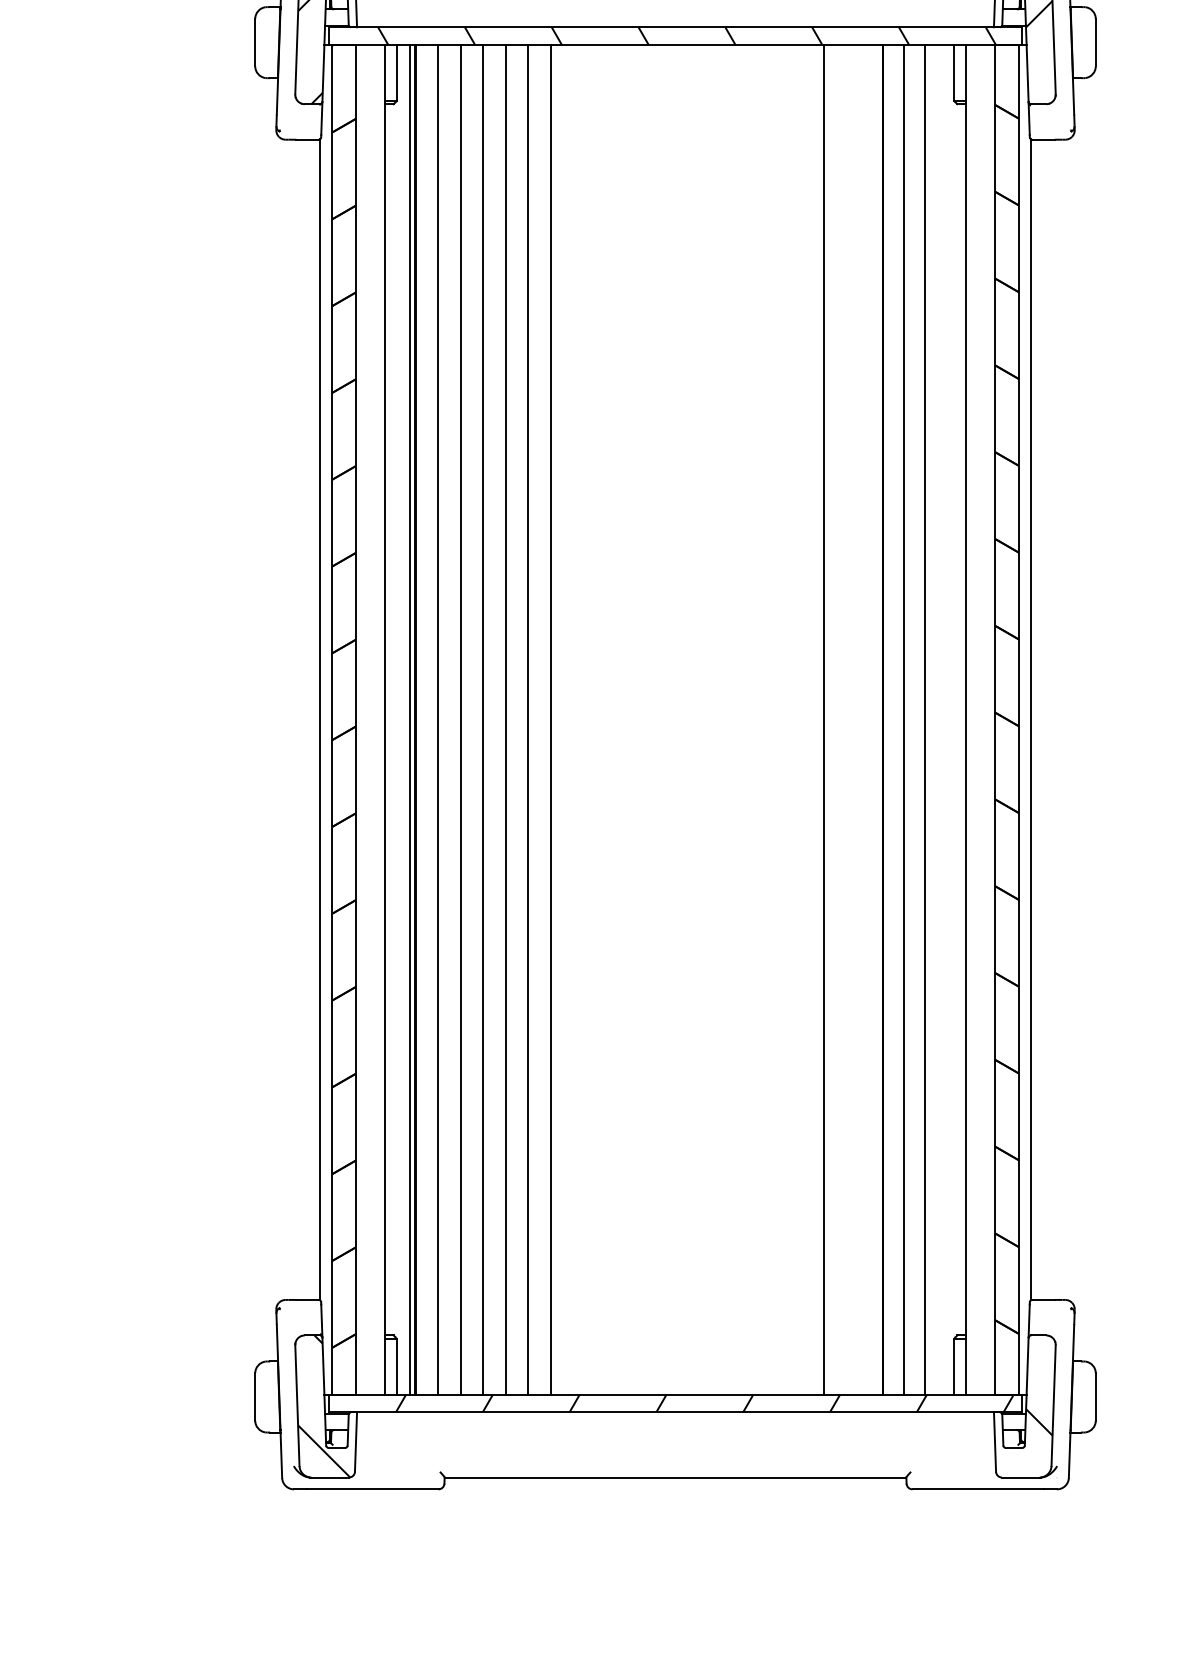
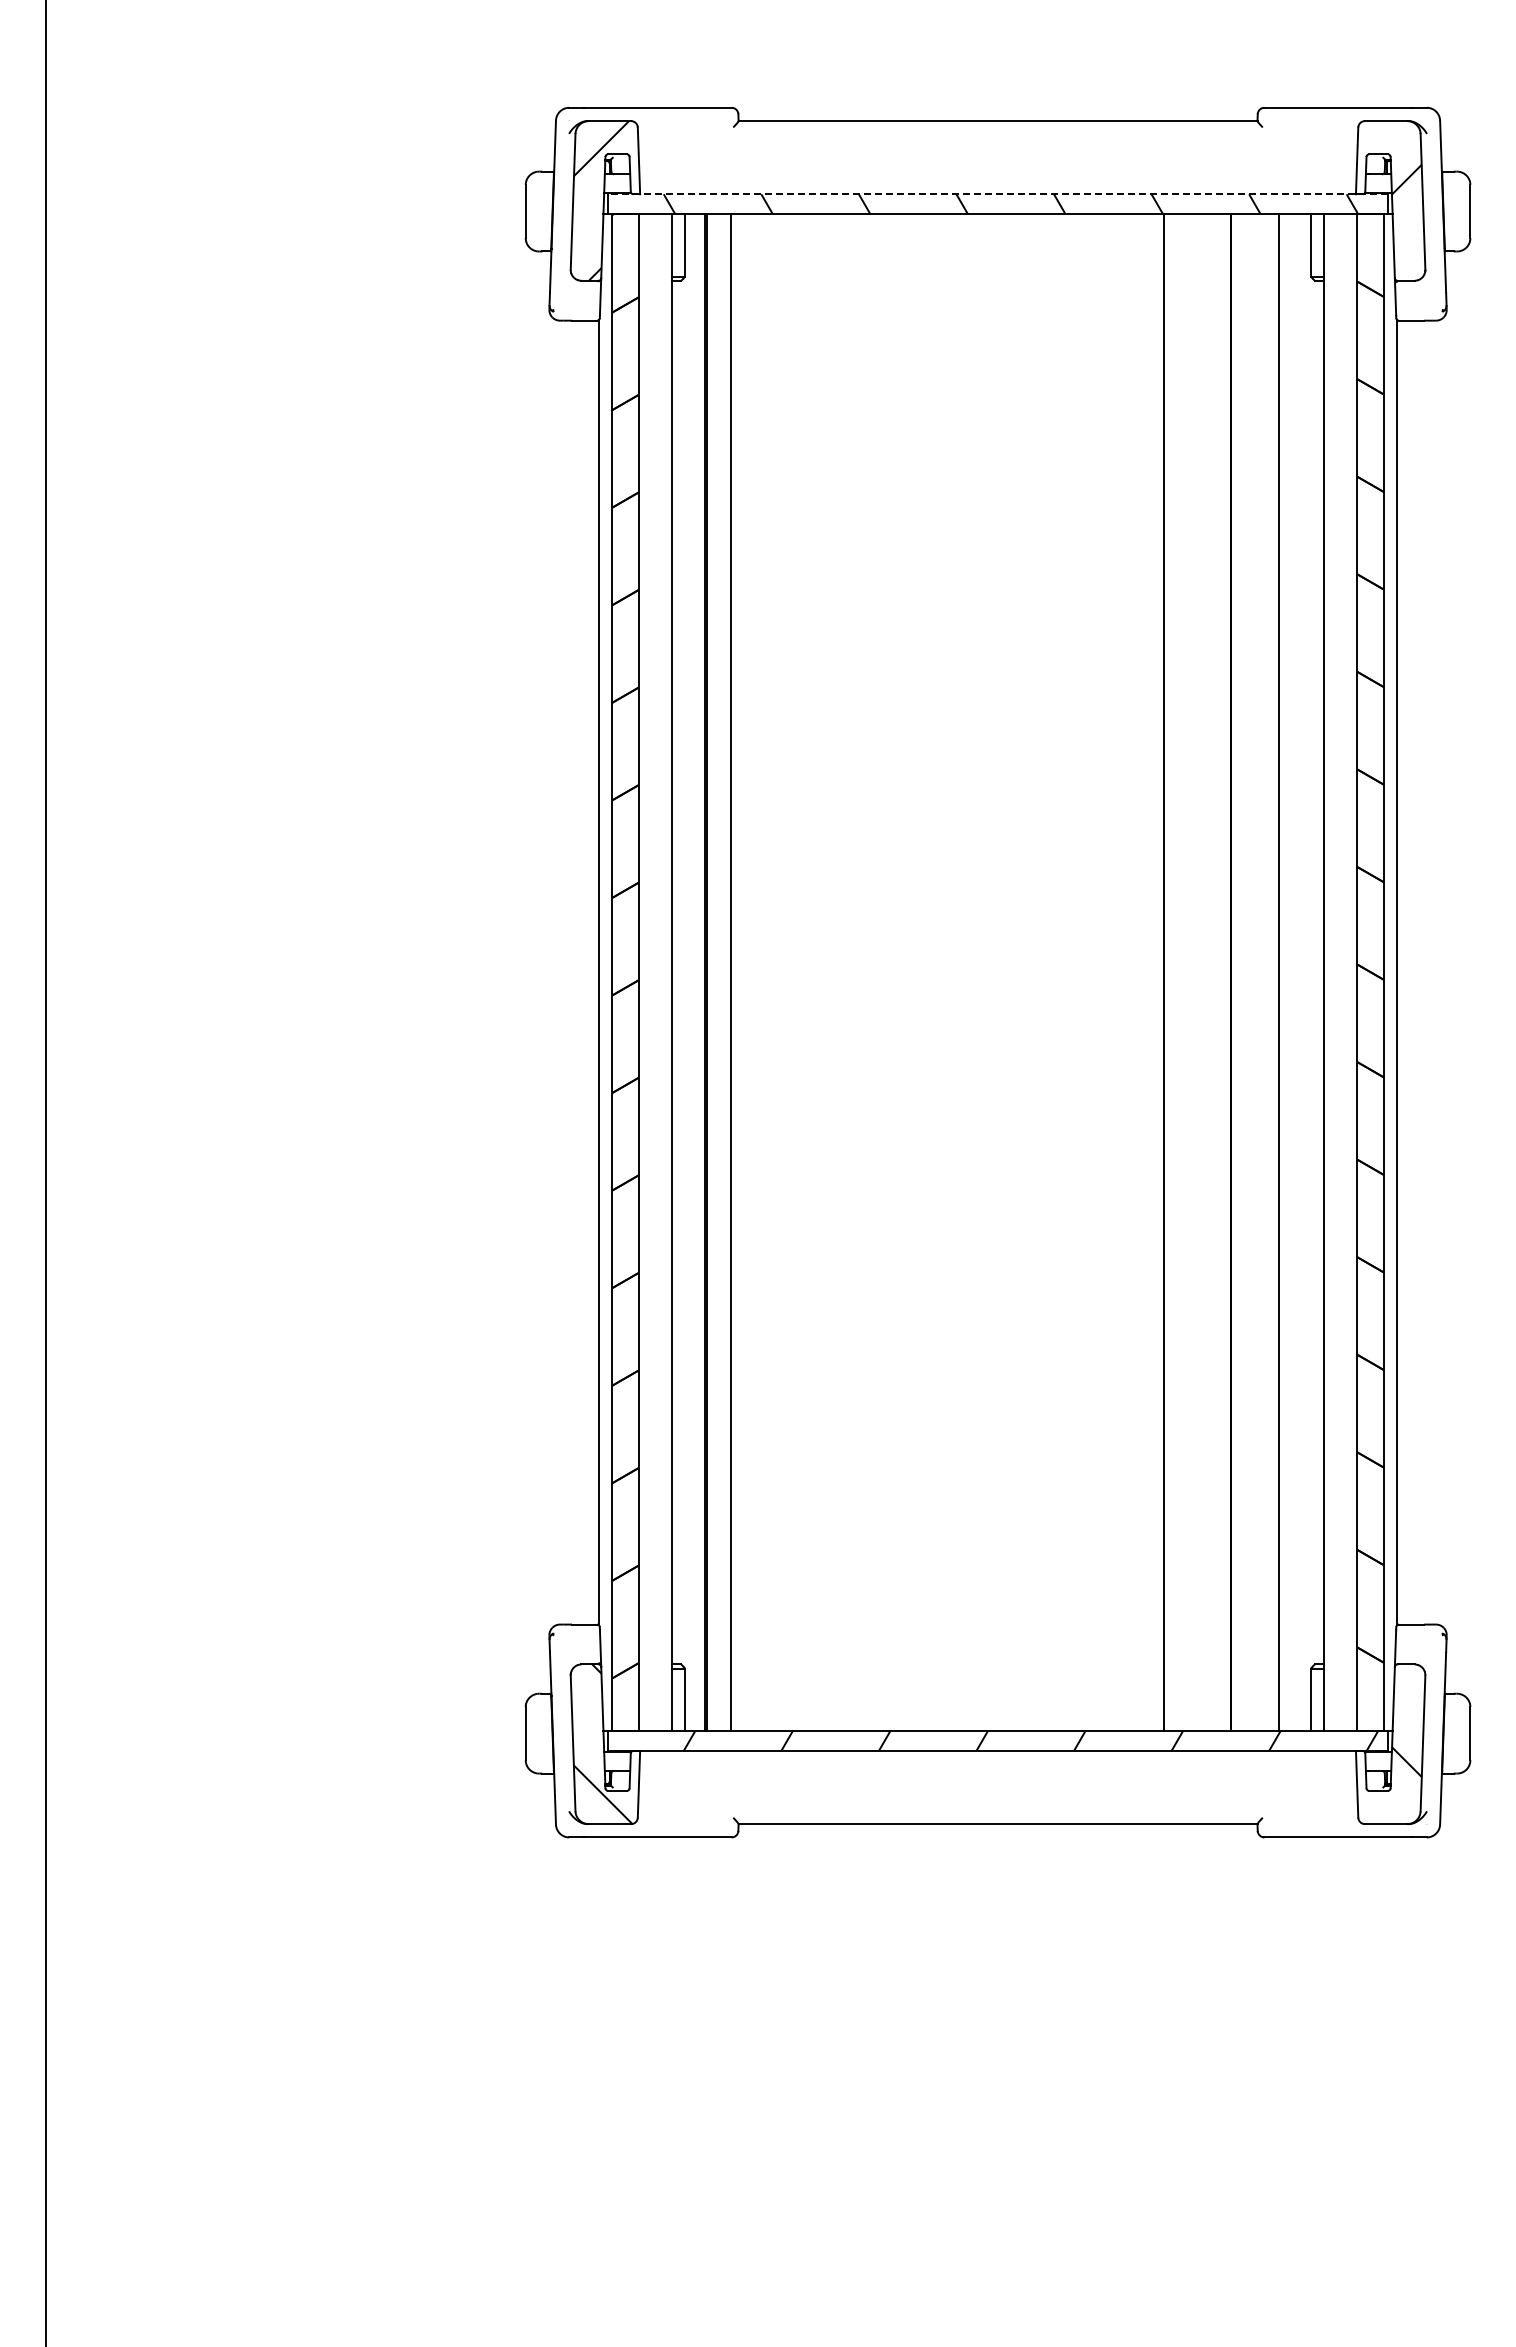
line: (675, 27) -> (998, 194), solid -> dashed
line: (410, 719) -> (700, 972), removed
line: (461, 719) -> (757, 972), removed
line: (482, 719) -> (781, 972), removed
line: (505, 719) -> (807, 972), removed
line: (527, 719) -> (831, 972), removed
line: (551, 719) -> (858, 972), removed
line: (903, 719) -> (1254, 972), removed

